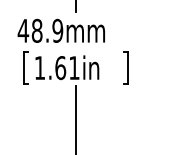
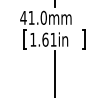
text: (47, 30) -> (37, 17), 48.9mm -> 41.0mm

